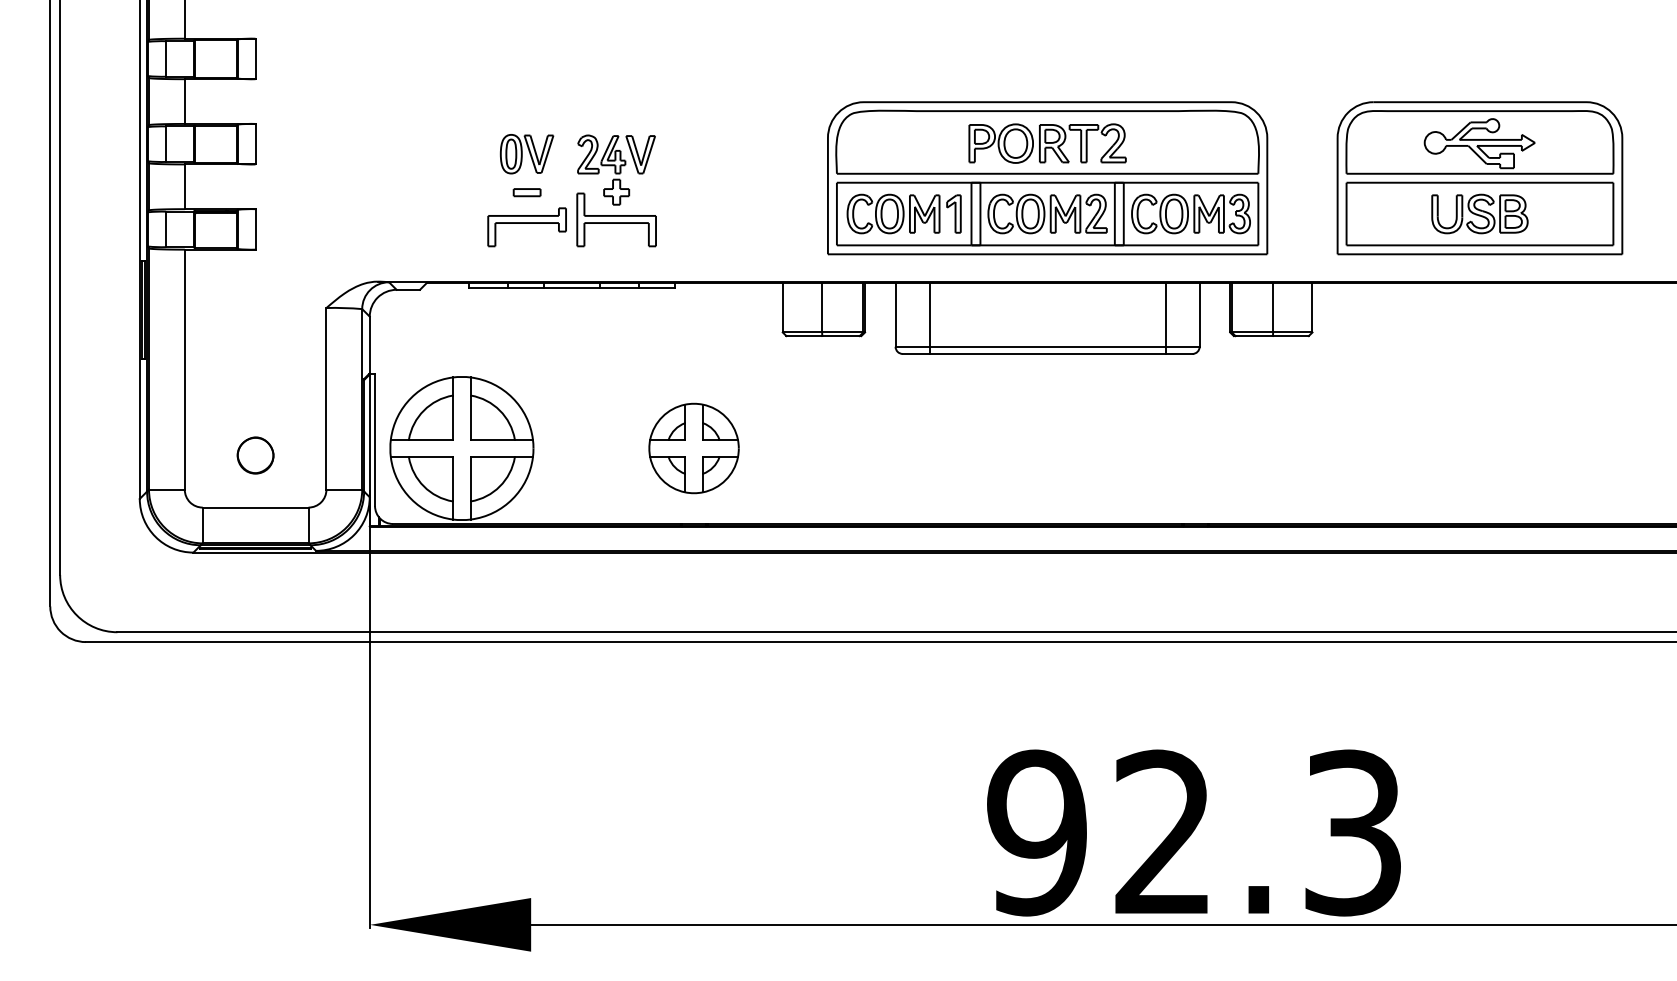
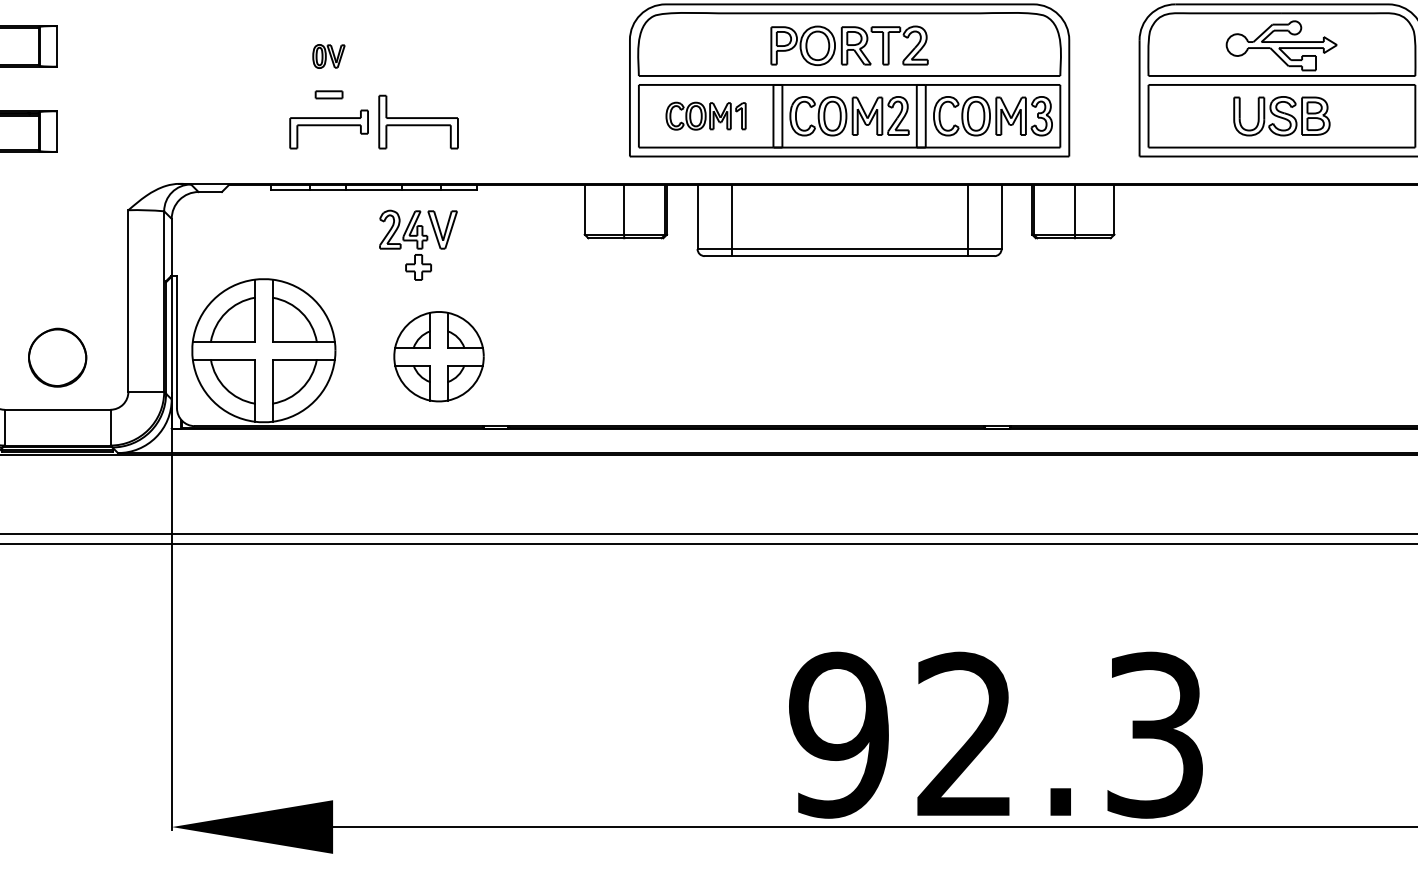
part: (526, 154) -> (328, 56), size x0.6
part: (616, 169) -> (418, 244), moved
part: (903, 213) -> (705, 115), size x0.7
part: (693, 448) -> (438, 356), moved
part: (255, 455) -> (57, 357), size x1.6

